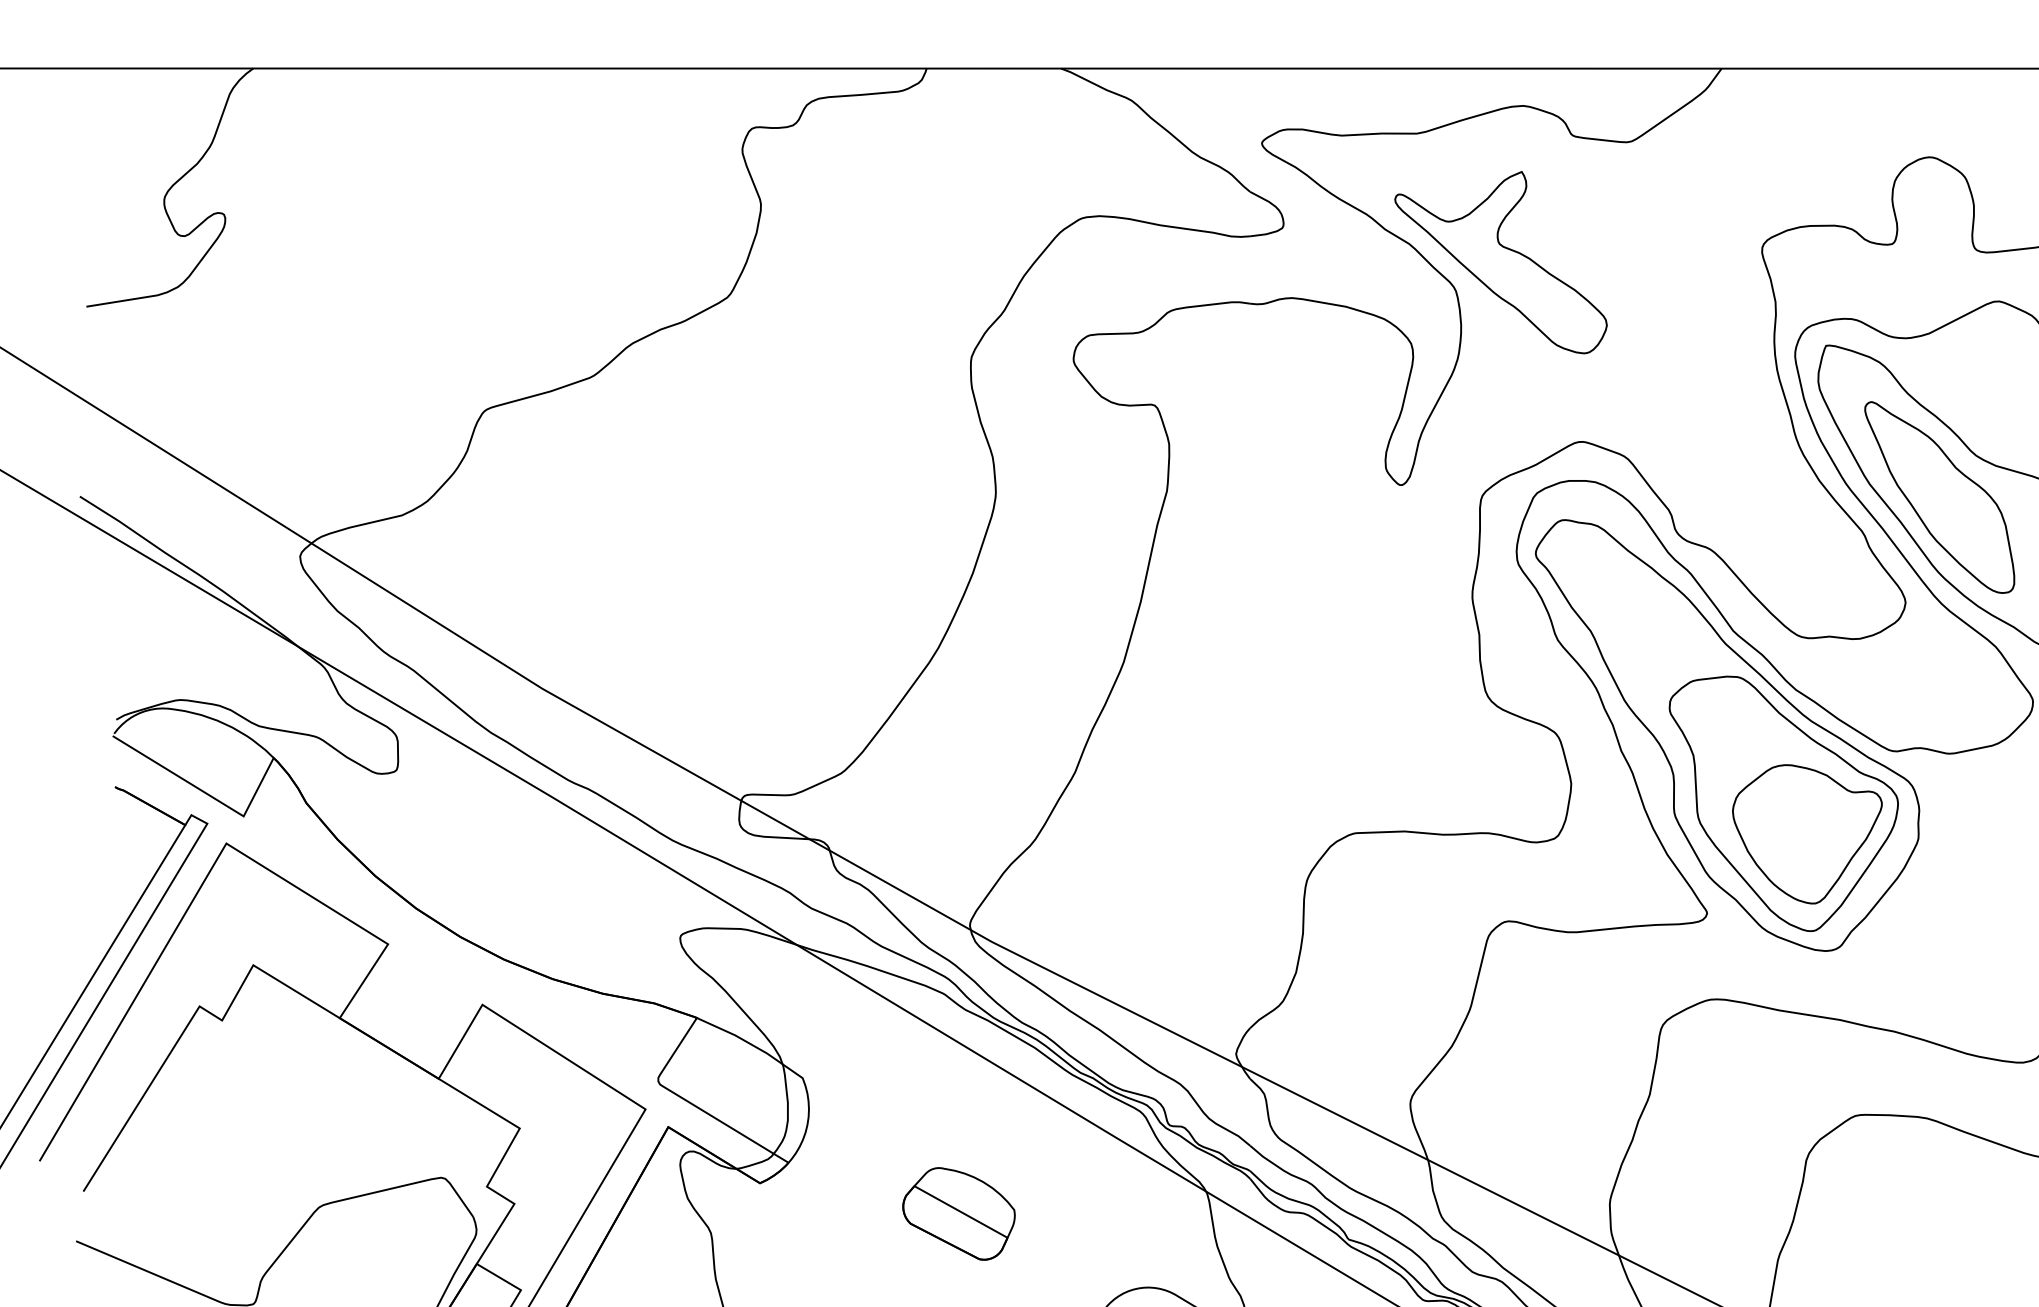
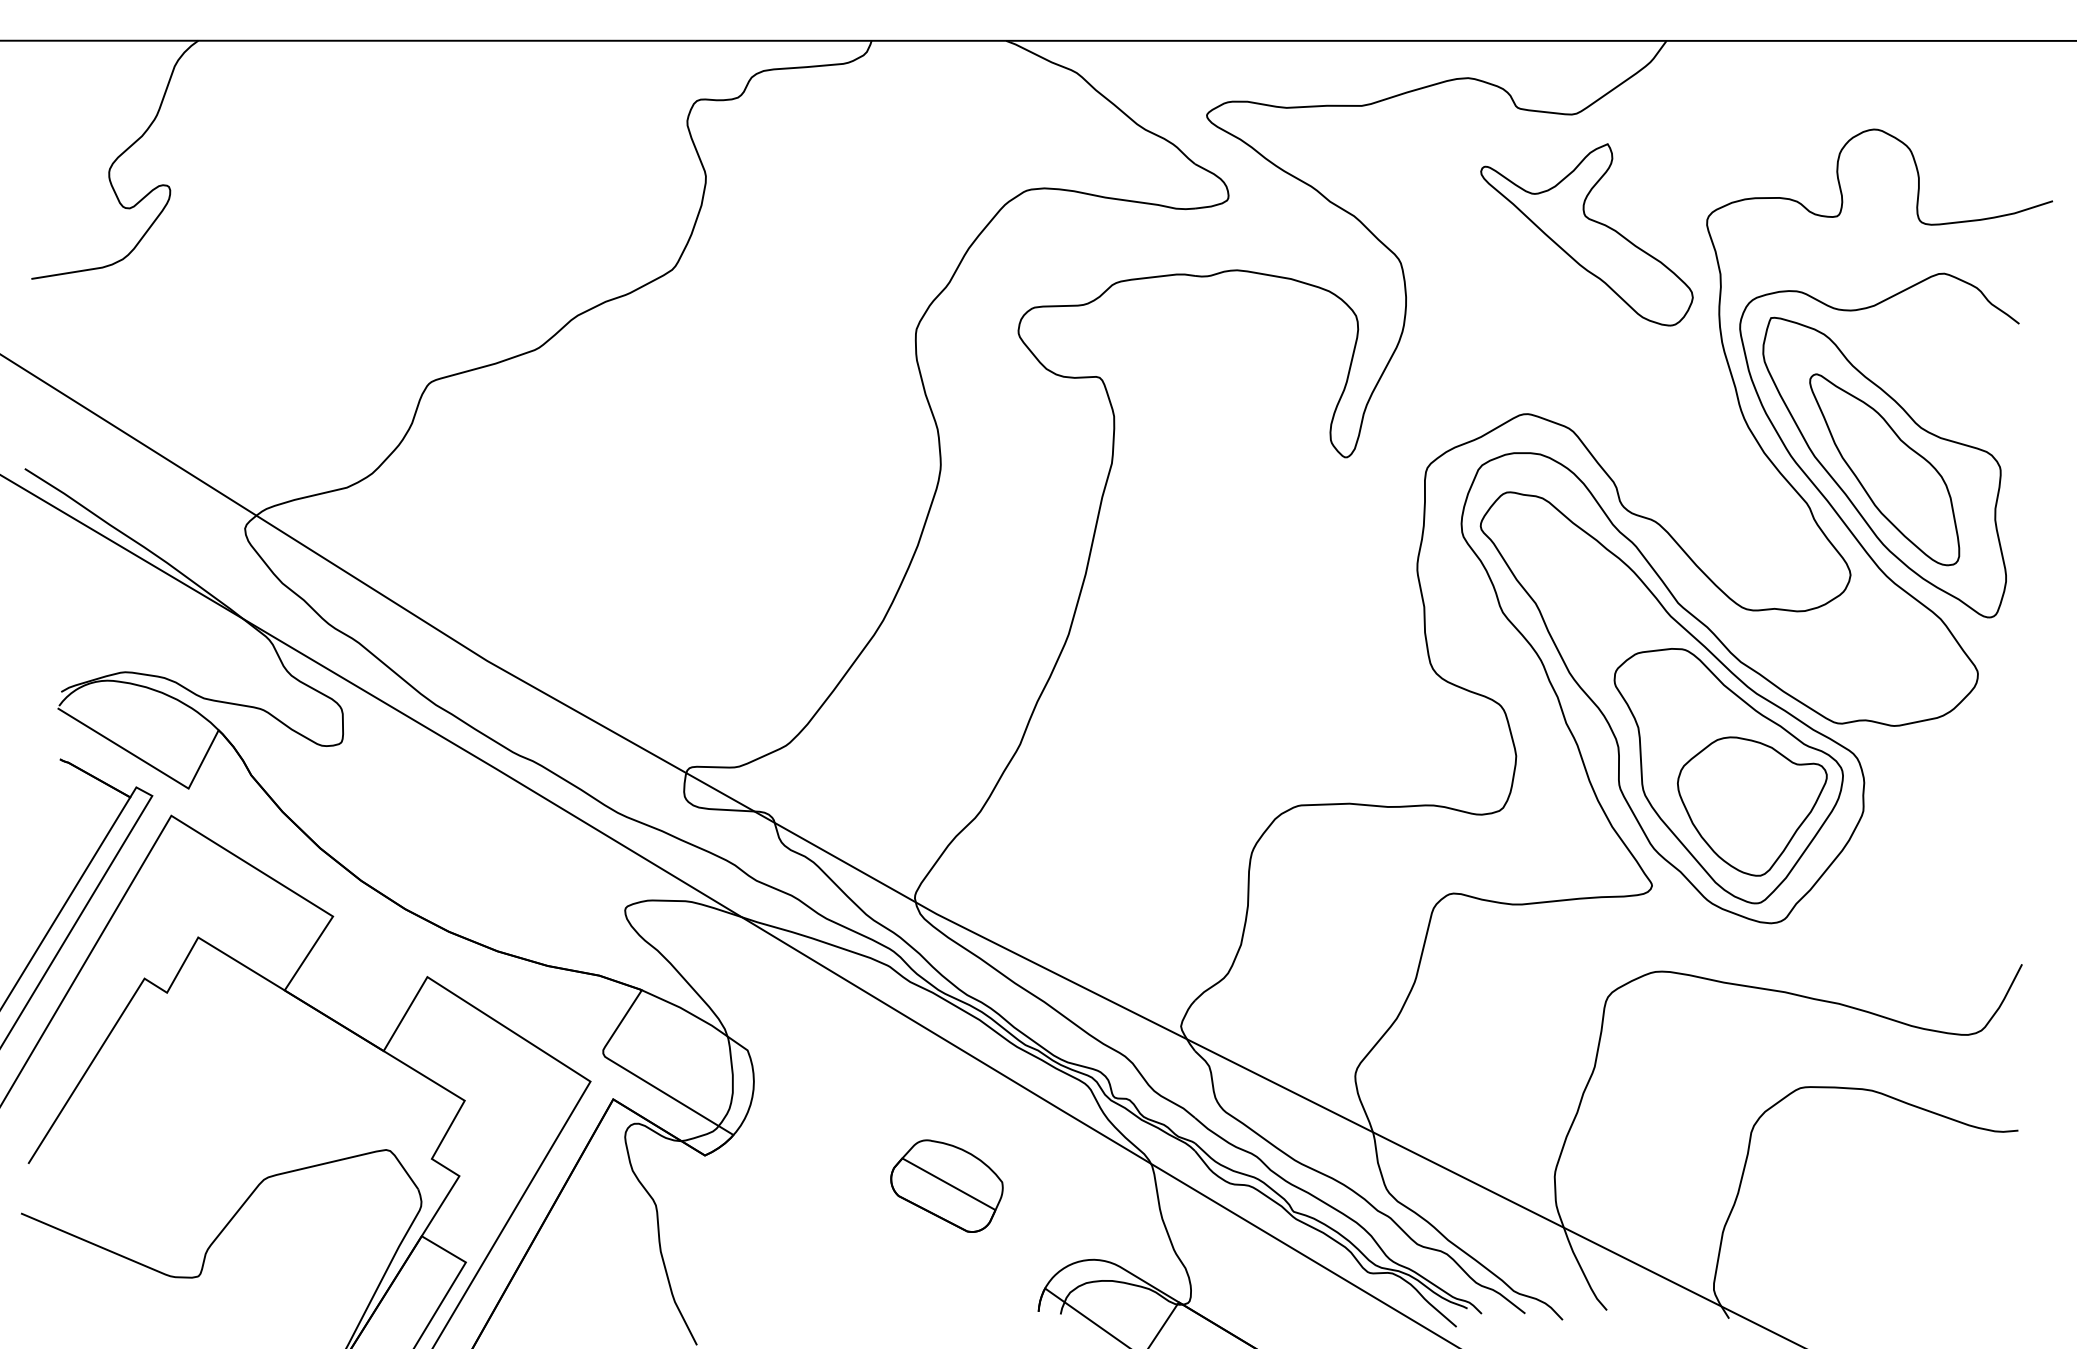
part: (1500, 262) -> (1586, 234), moved
part: (958, 1213) -> (946, 1185), moved

